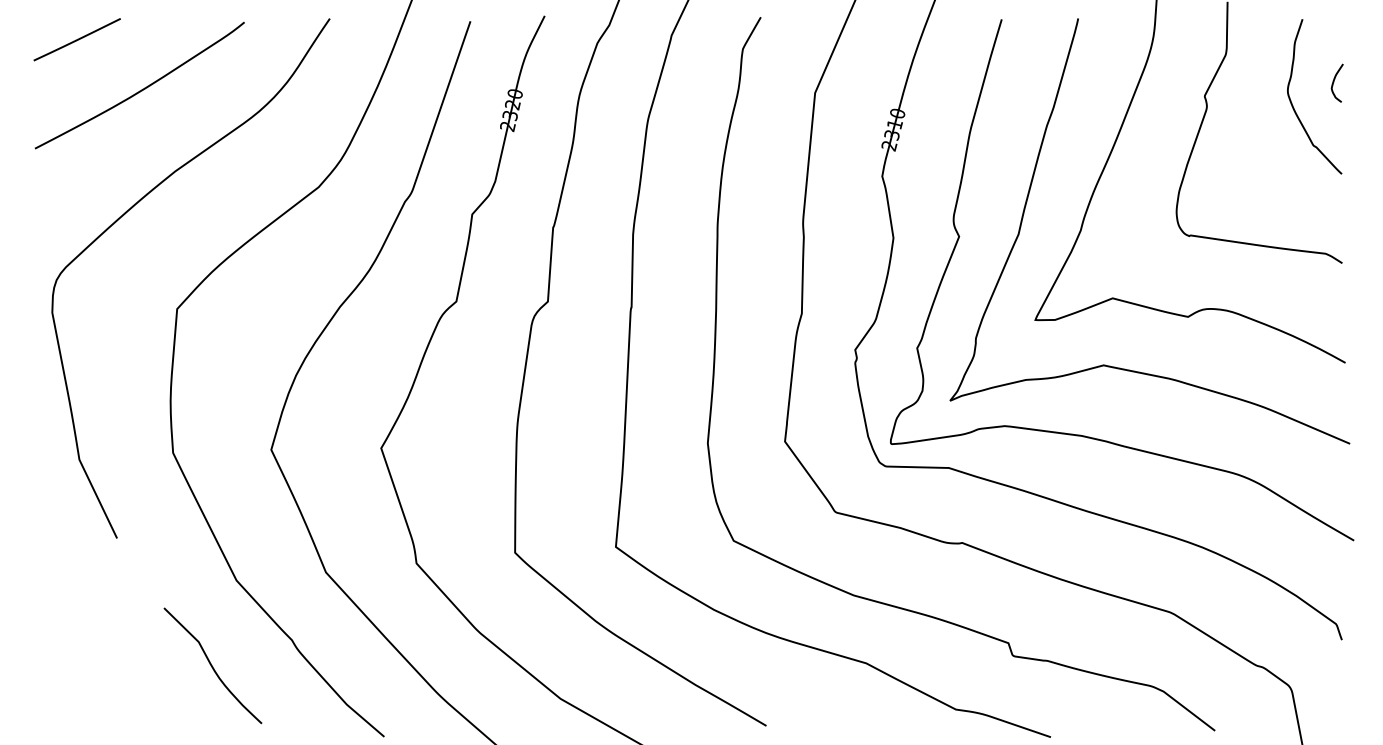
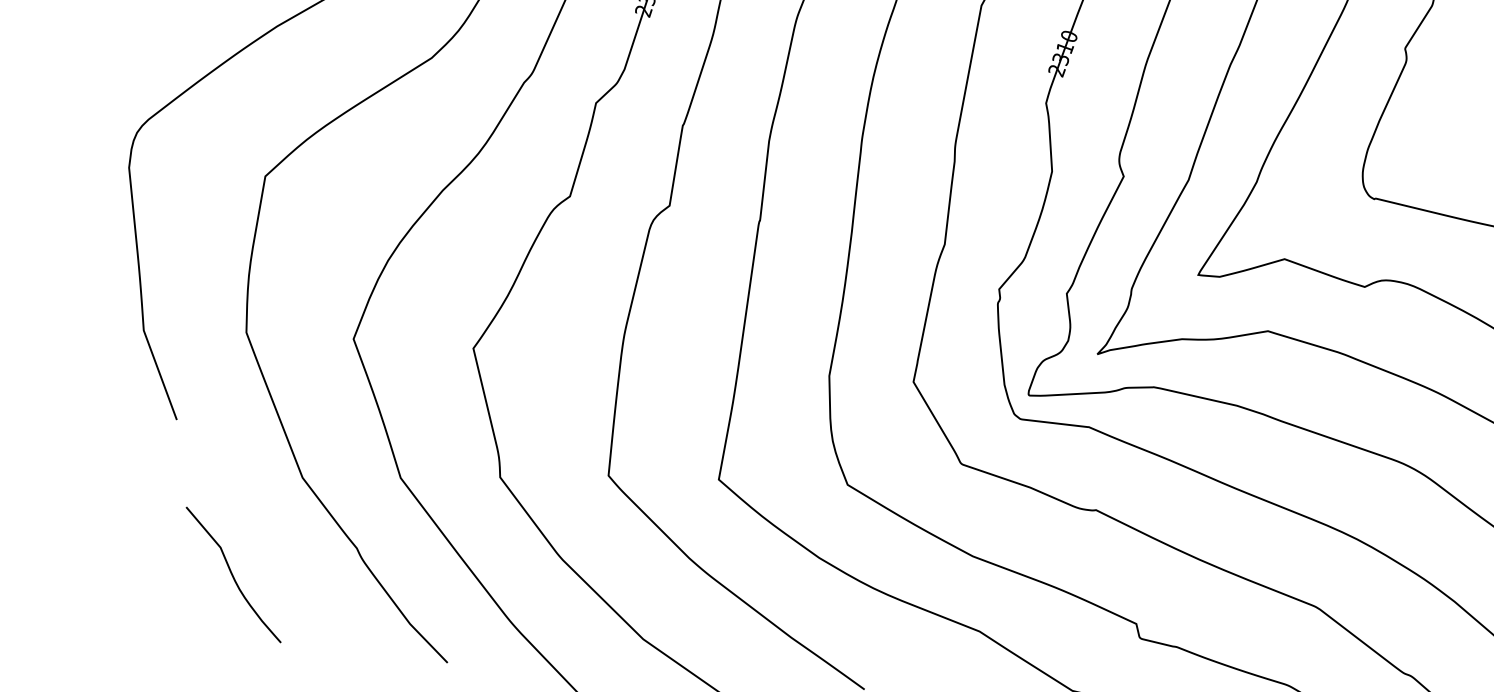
curve: (212, 665) -> (233, 574), moved

